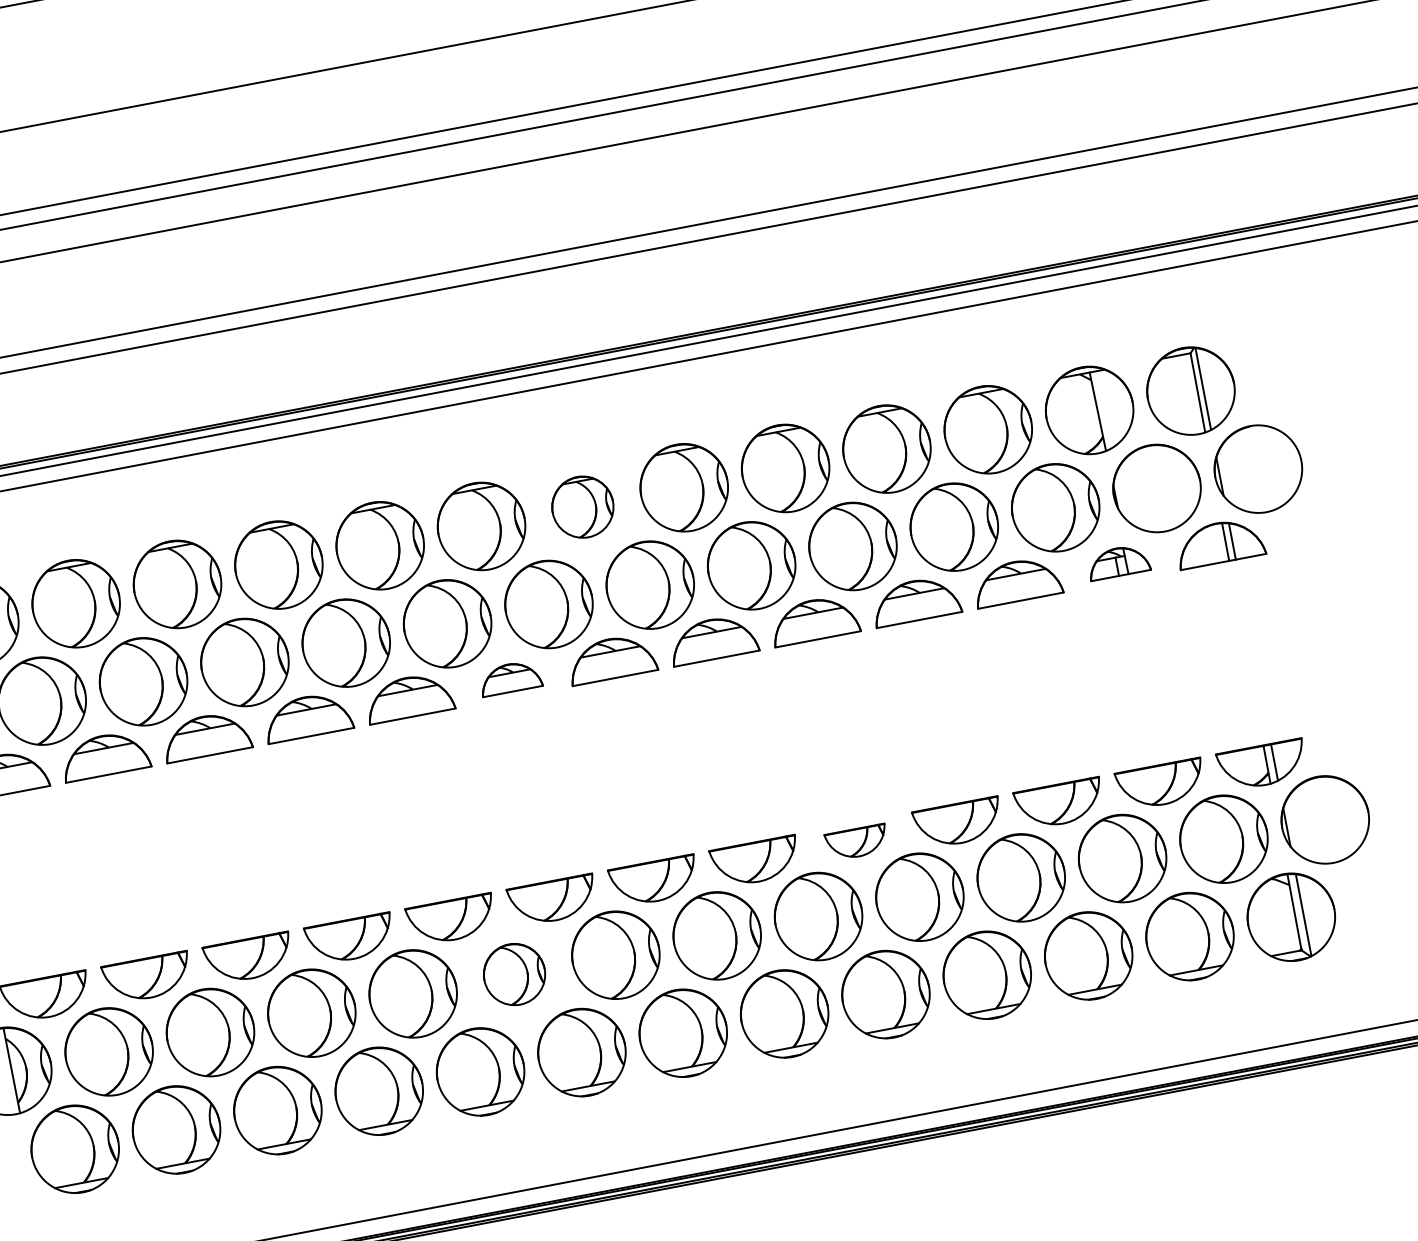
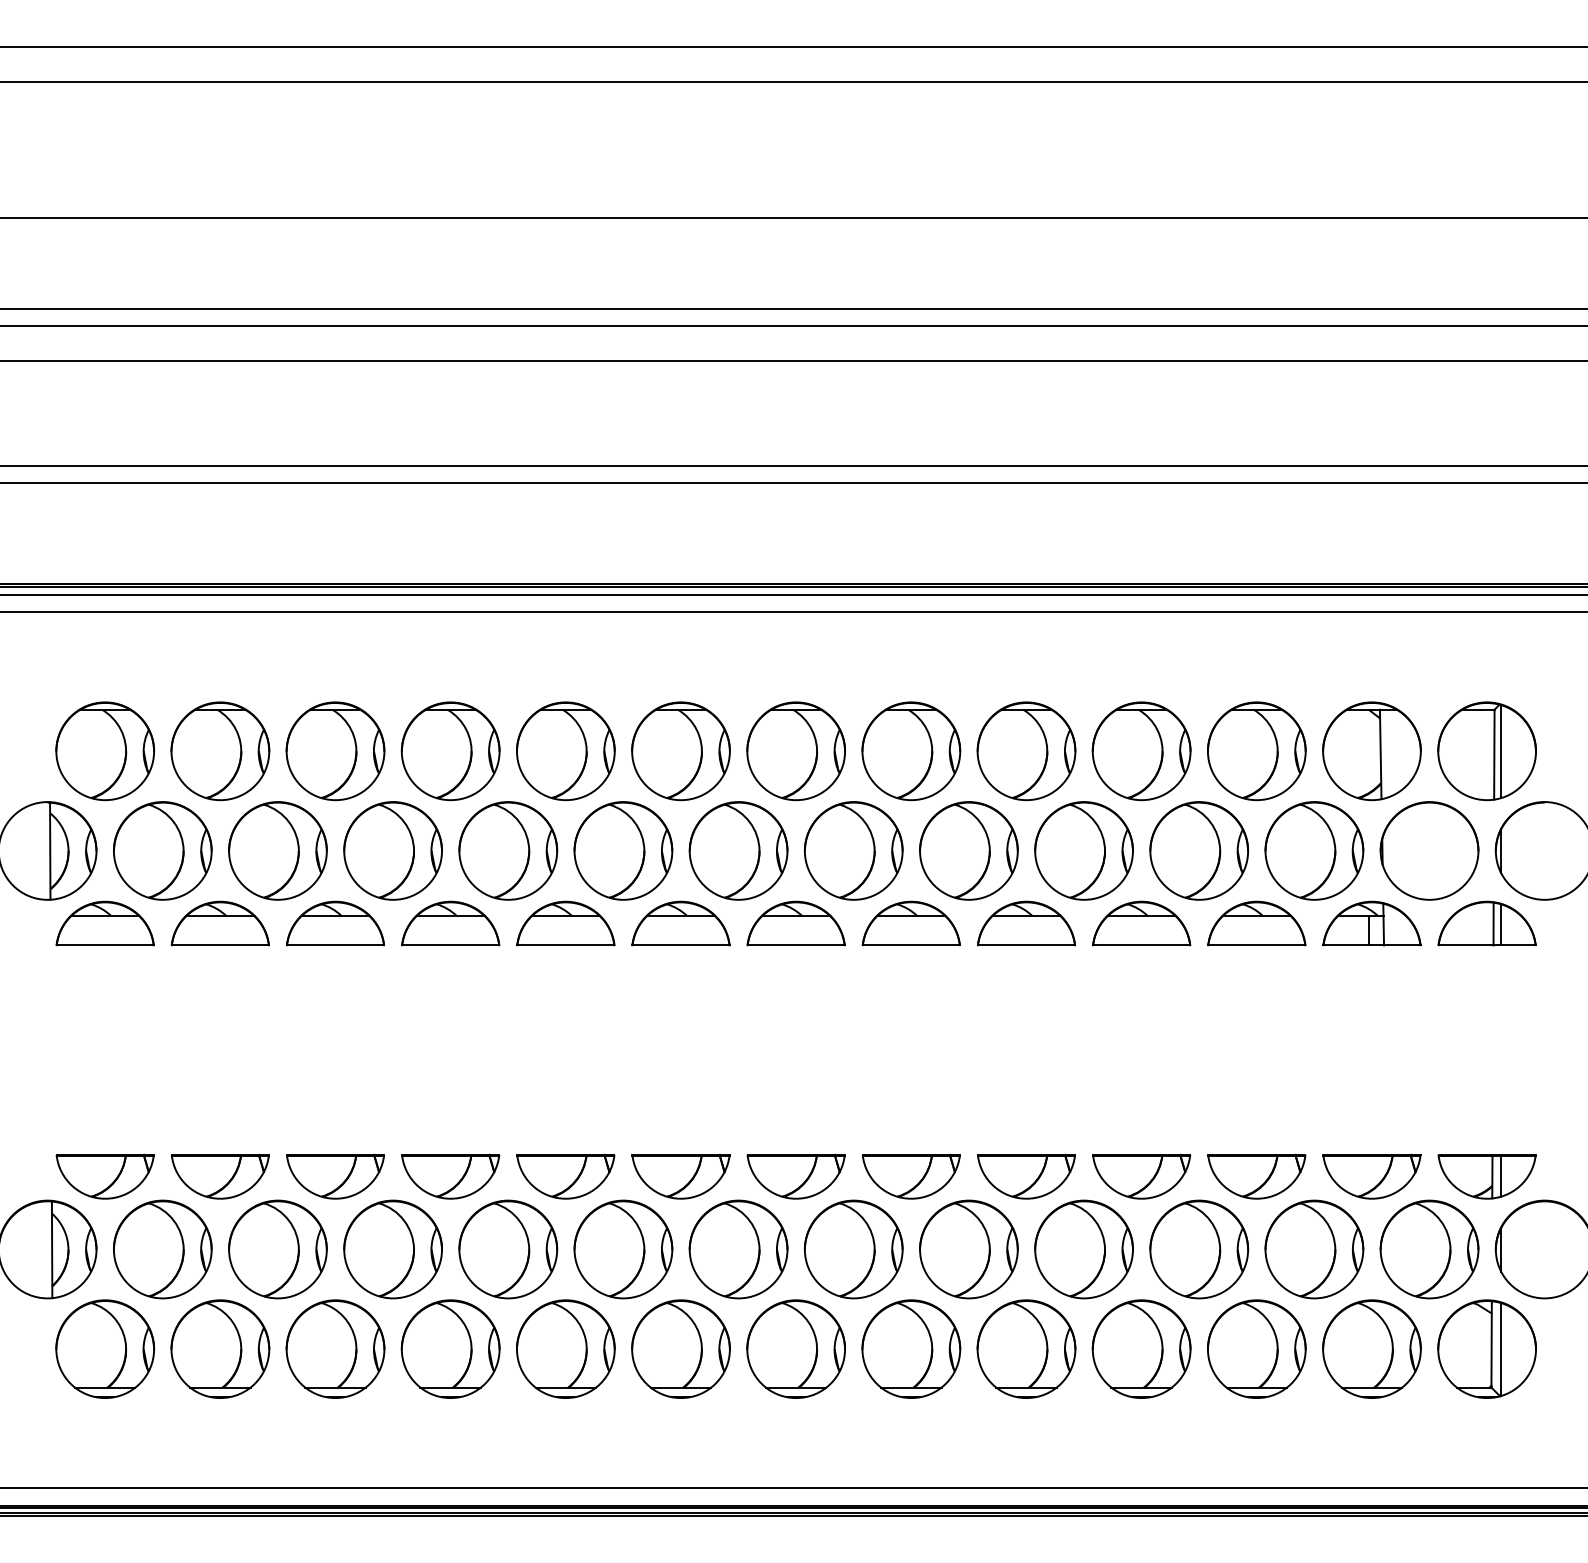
part: (582, 507) -> (795, 751), size x1.43
part: (1118, 562) -> (1371, 923), size x1.43
part: (510, 678) -> (680, 923), size x1.43
part: (856, 842) -> (1026, 1176), size x1.43
part: (514, 974) -> (623, 1249), size x1.43

